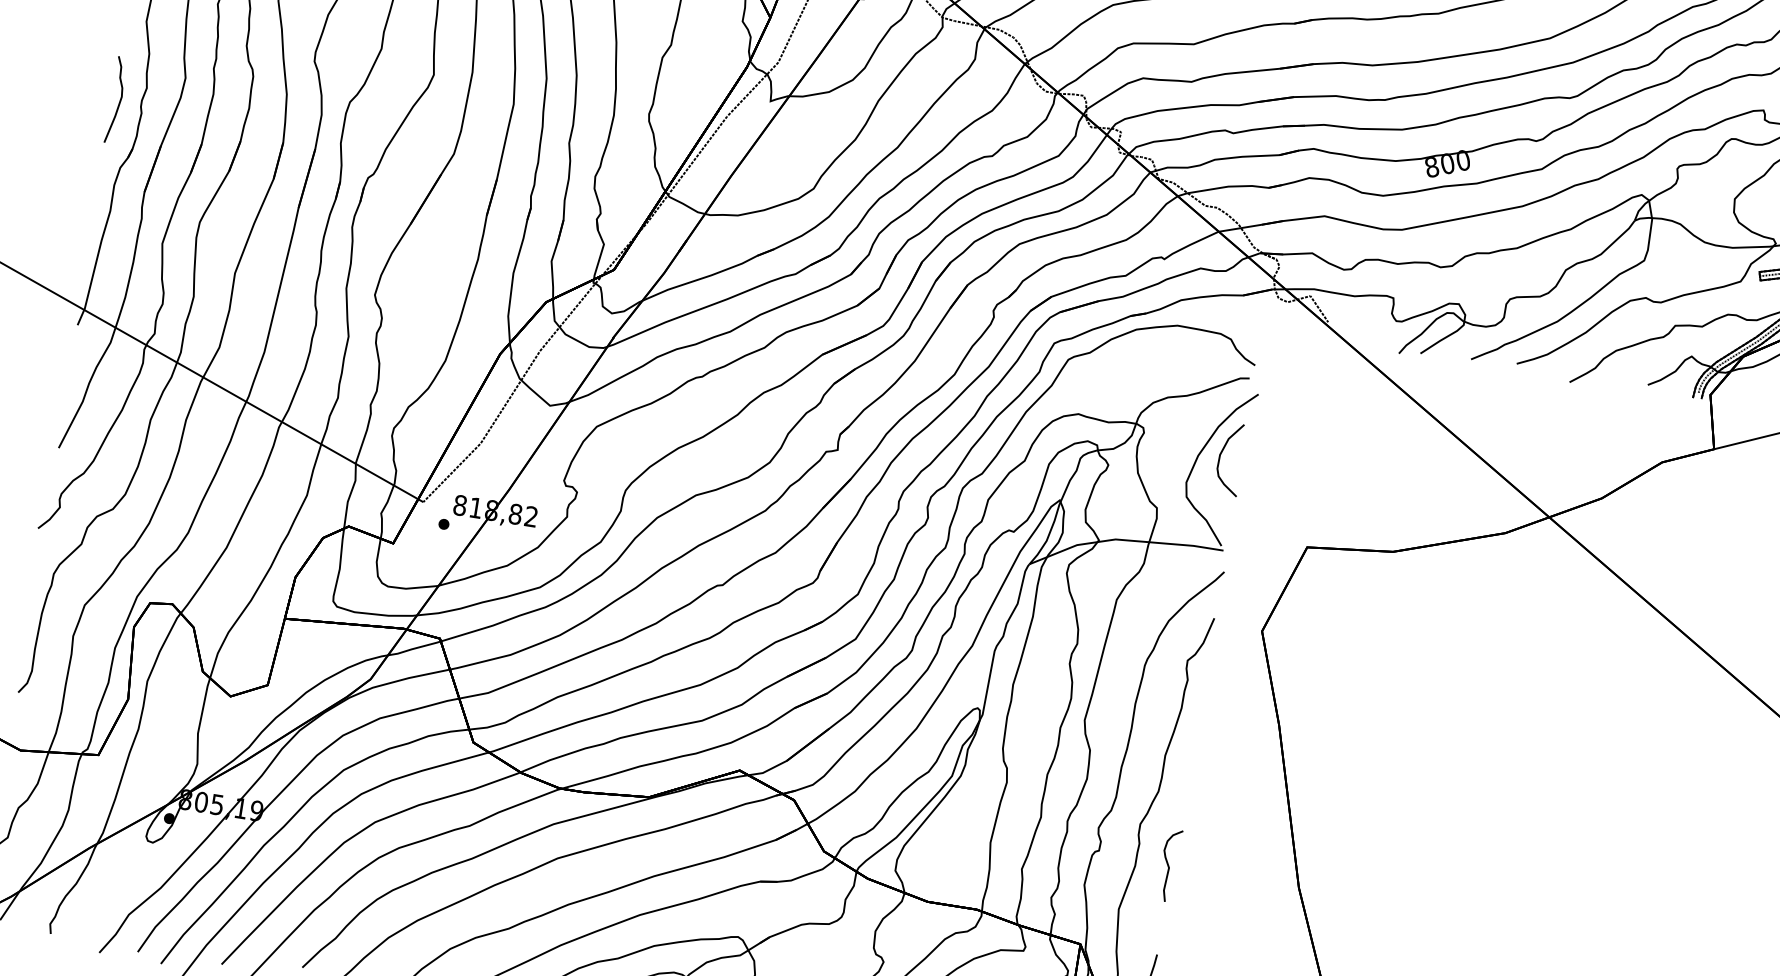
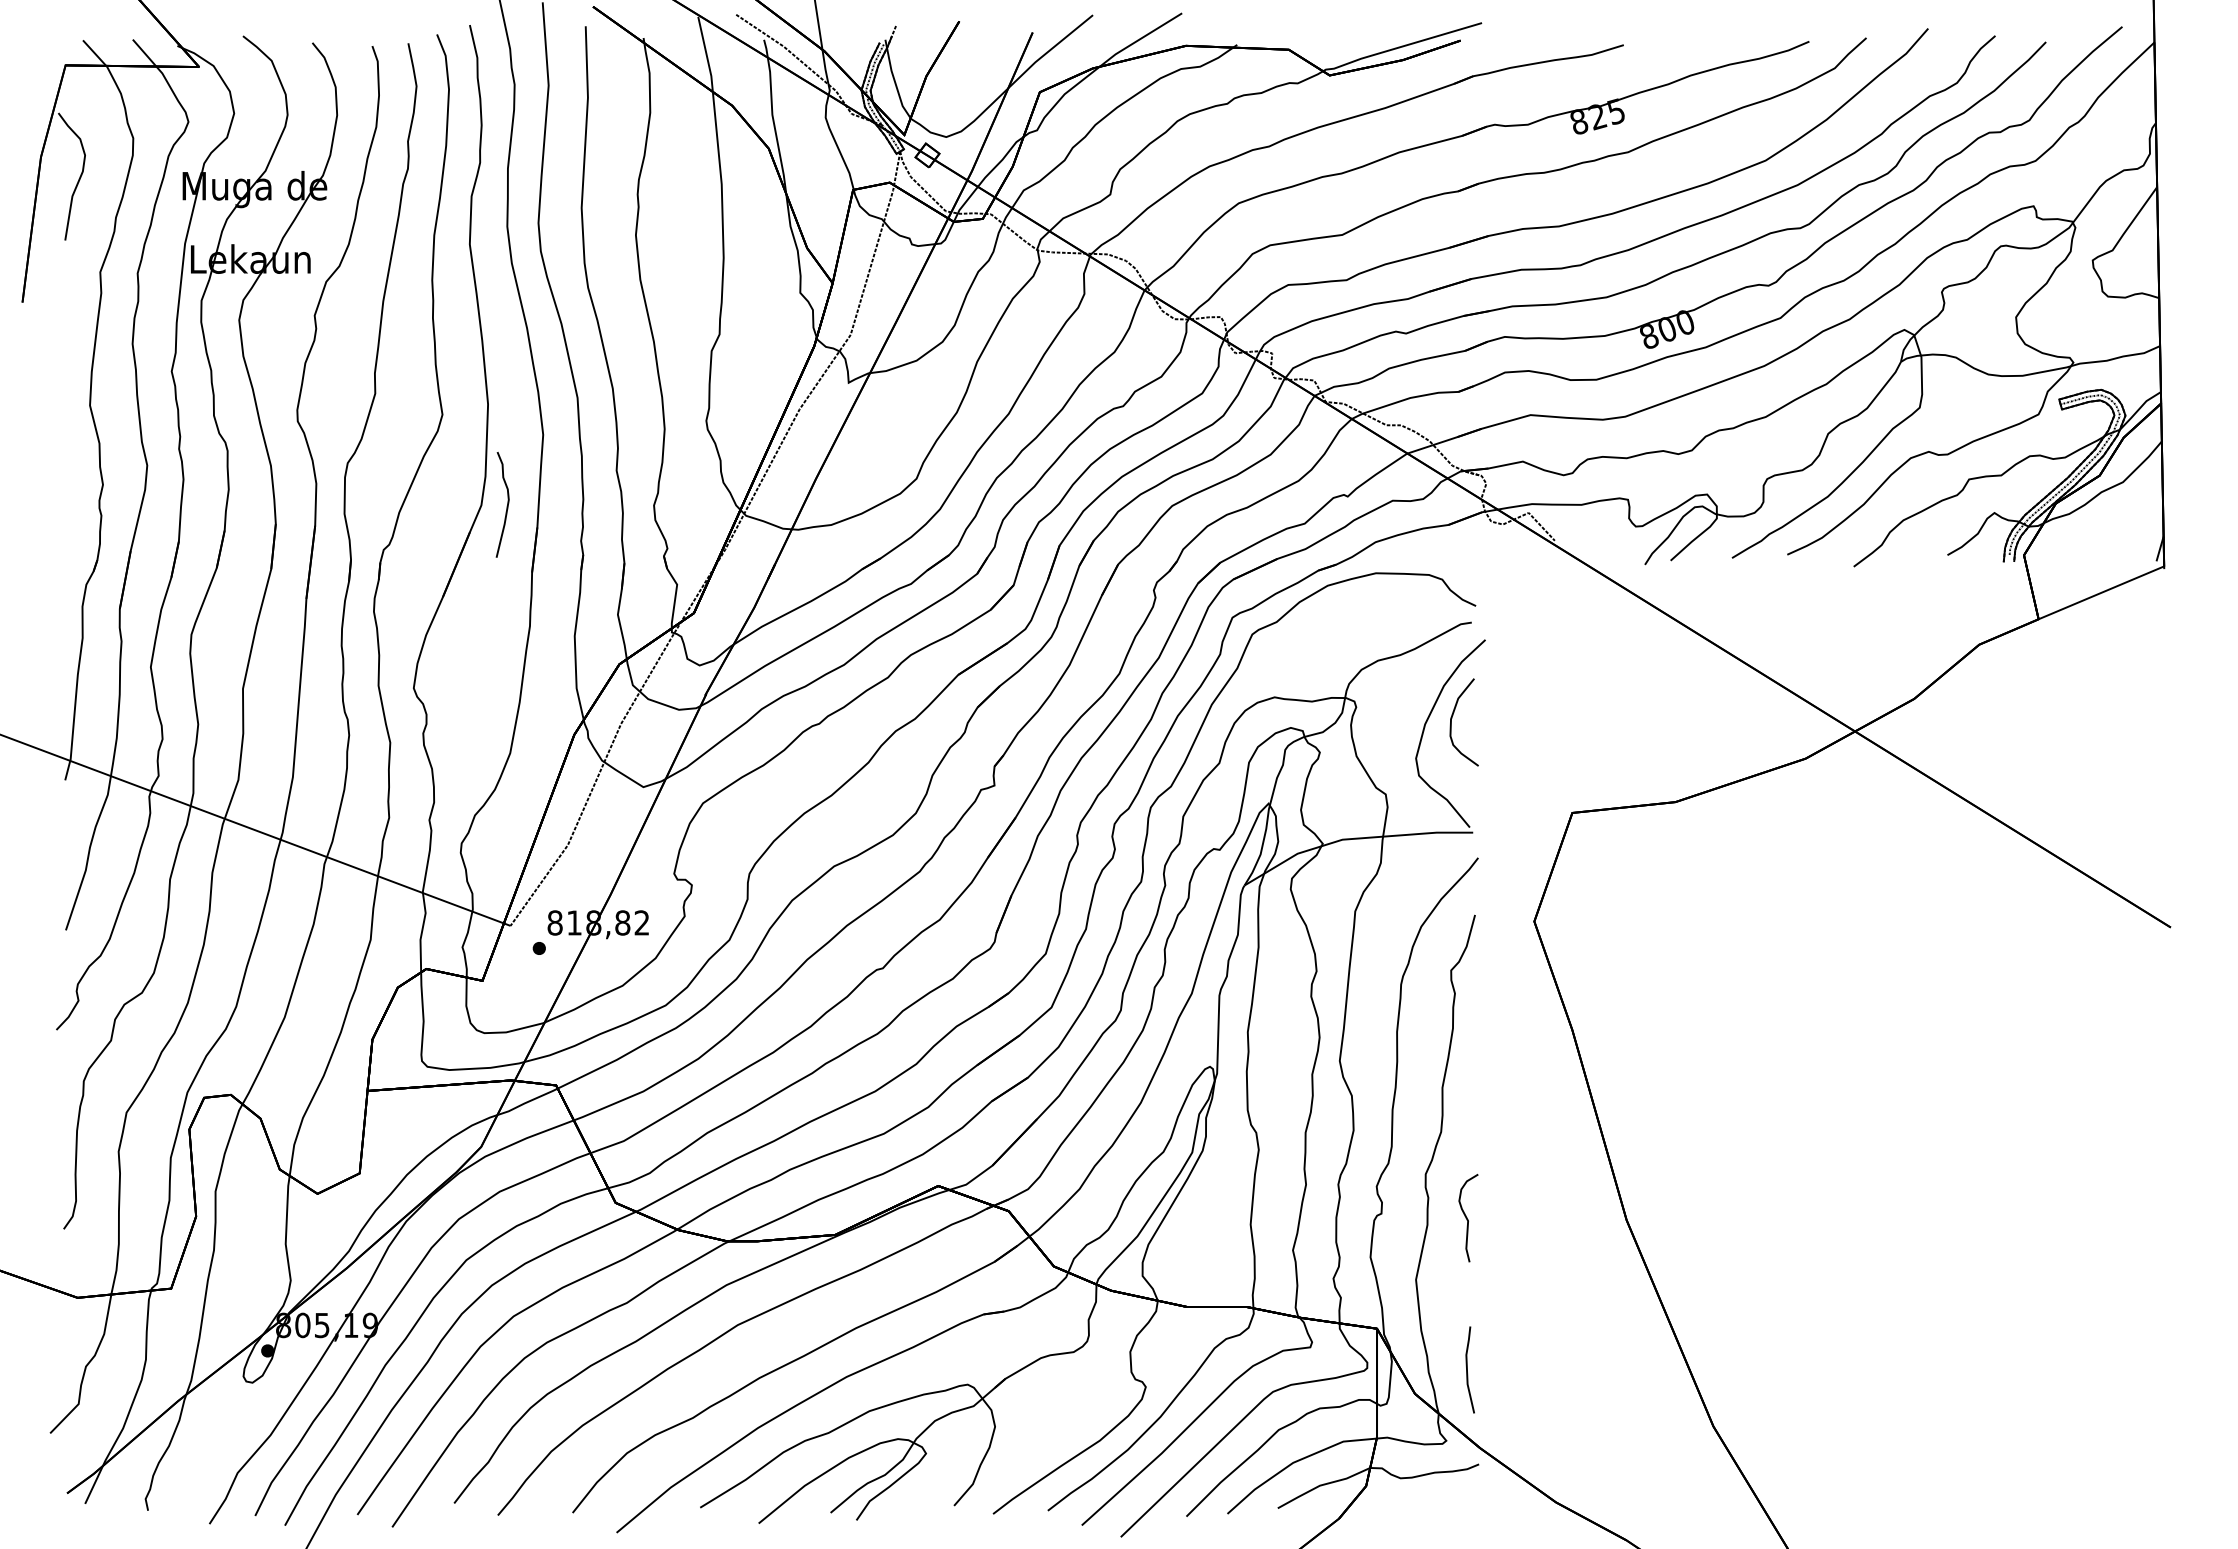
curve: (119, 101) -> (506, 506), moved

